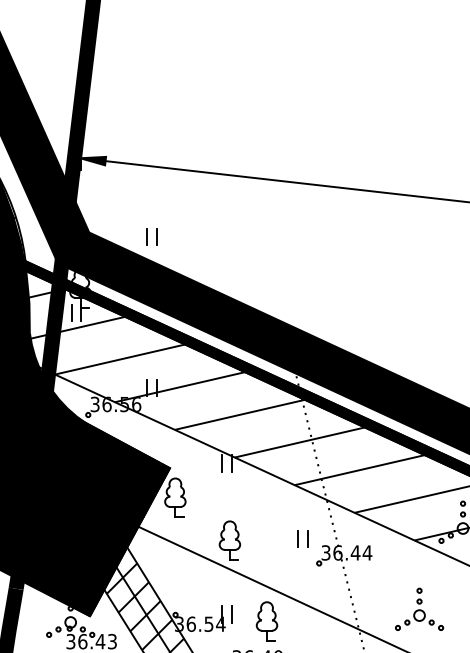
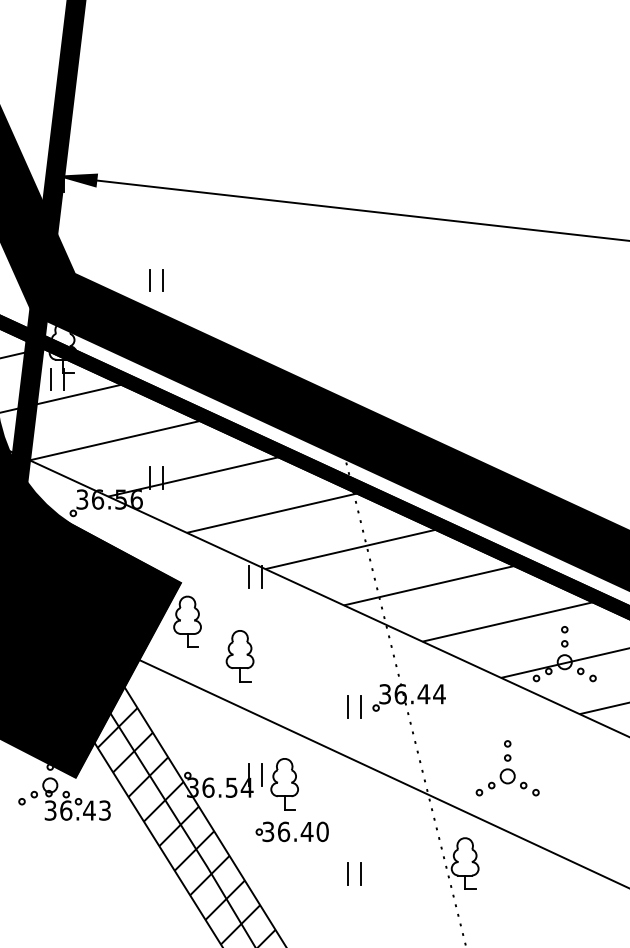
part: (302, 538) -> (354, 706), moved
part: (229, 540) -> (239, 656), moved
part: (266, 621) -> (284, 784), moved

